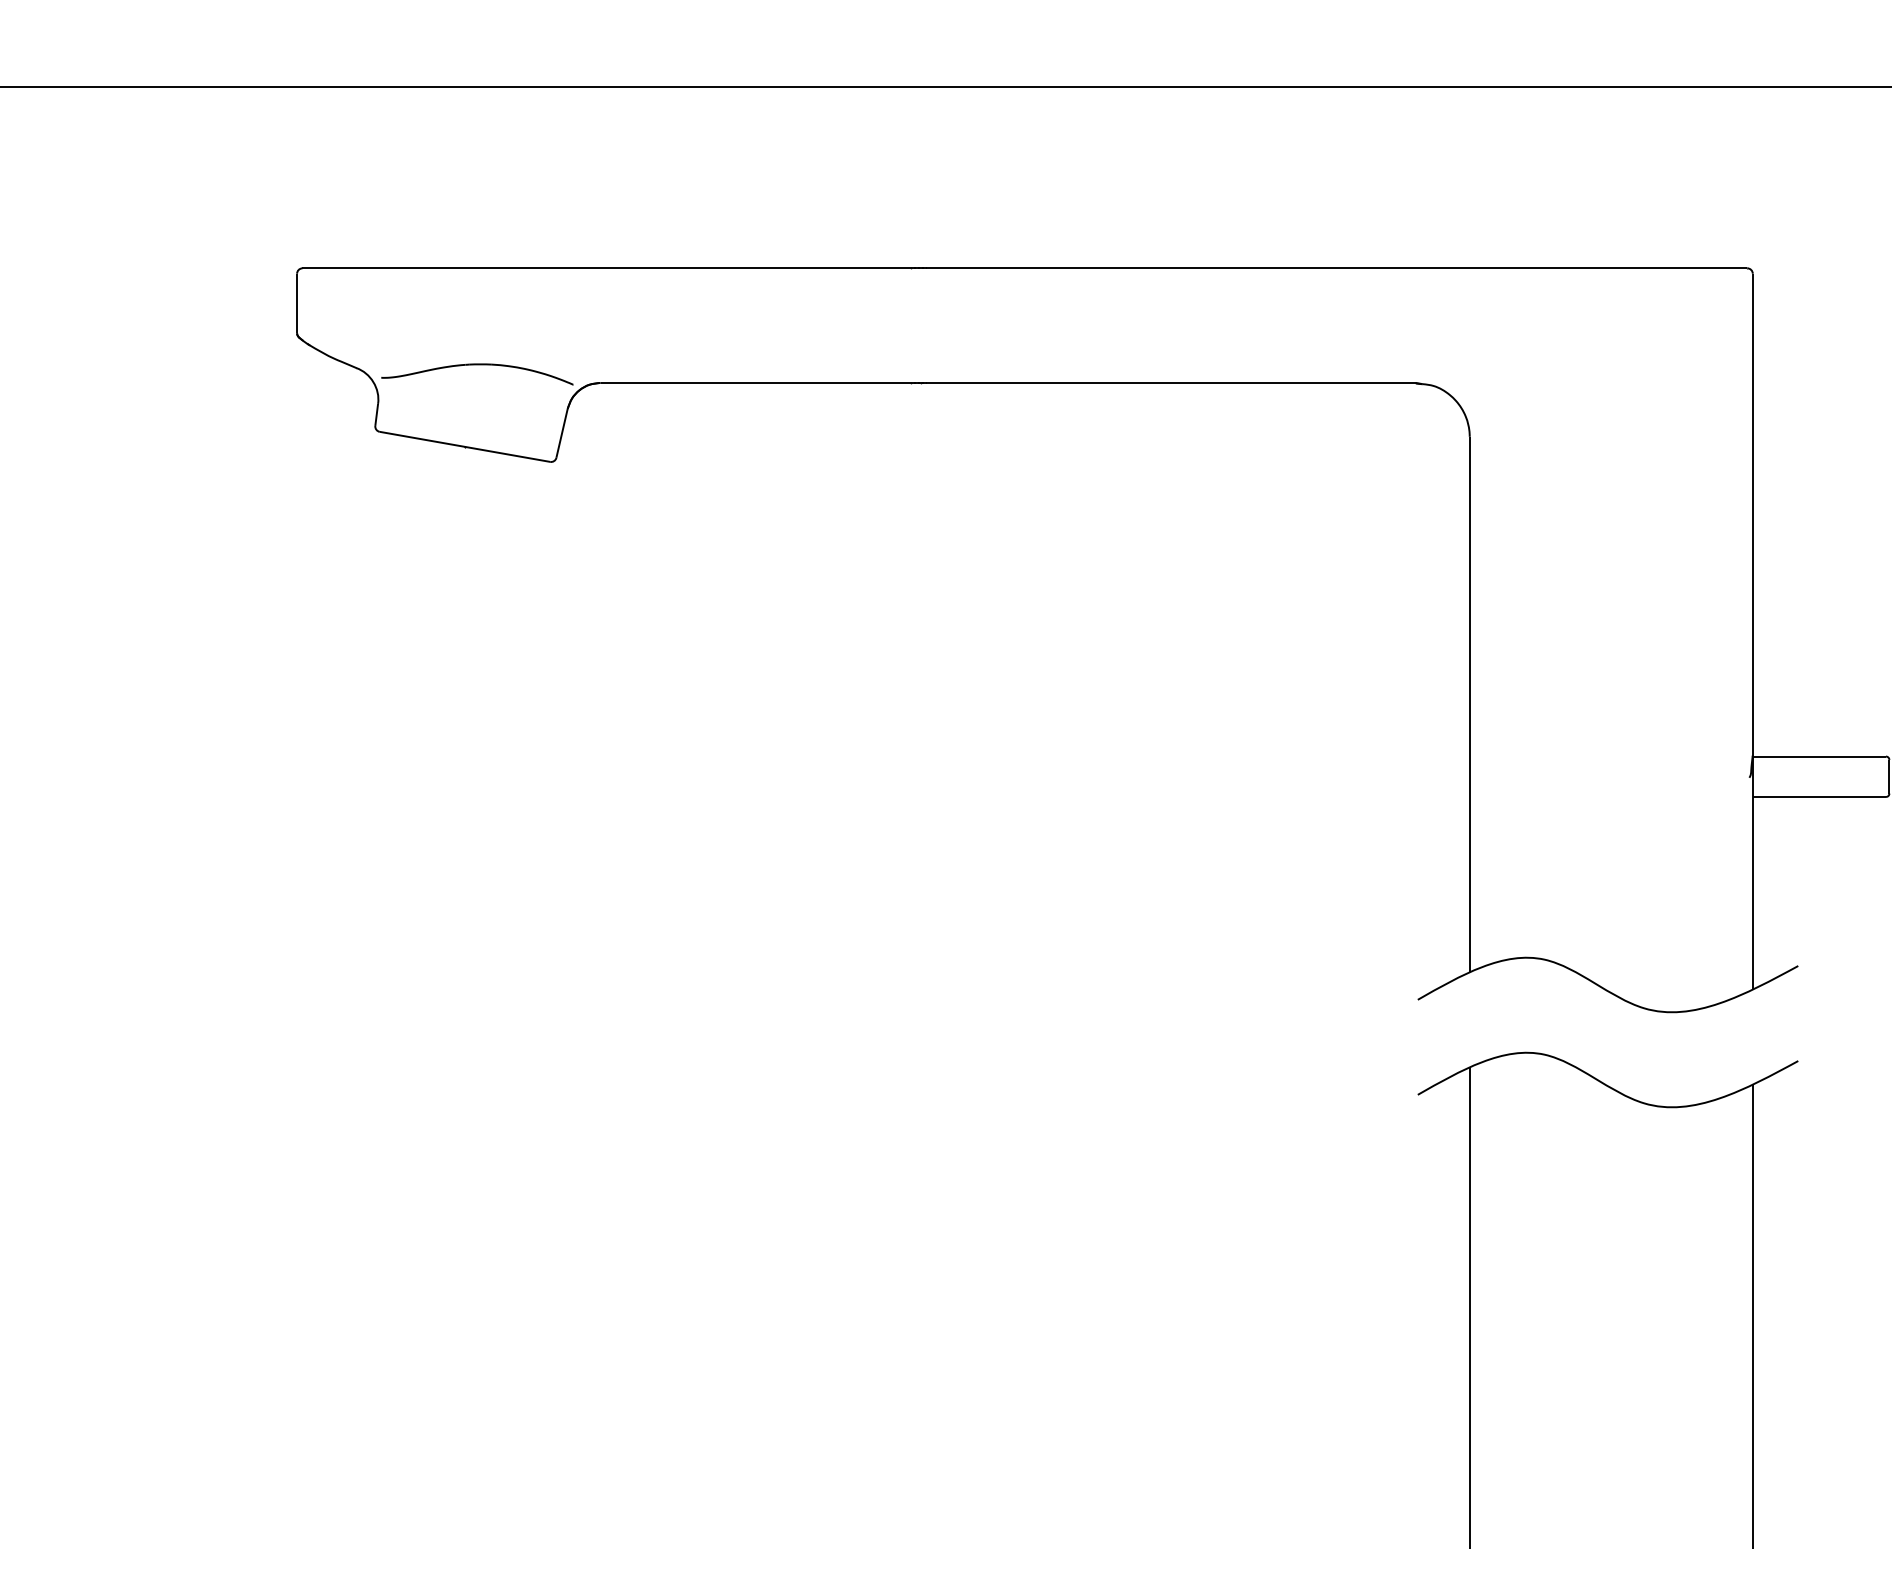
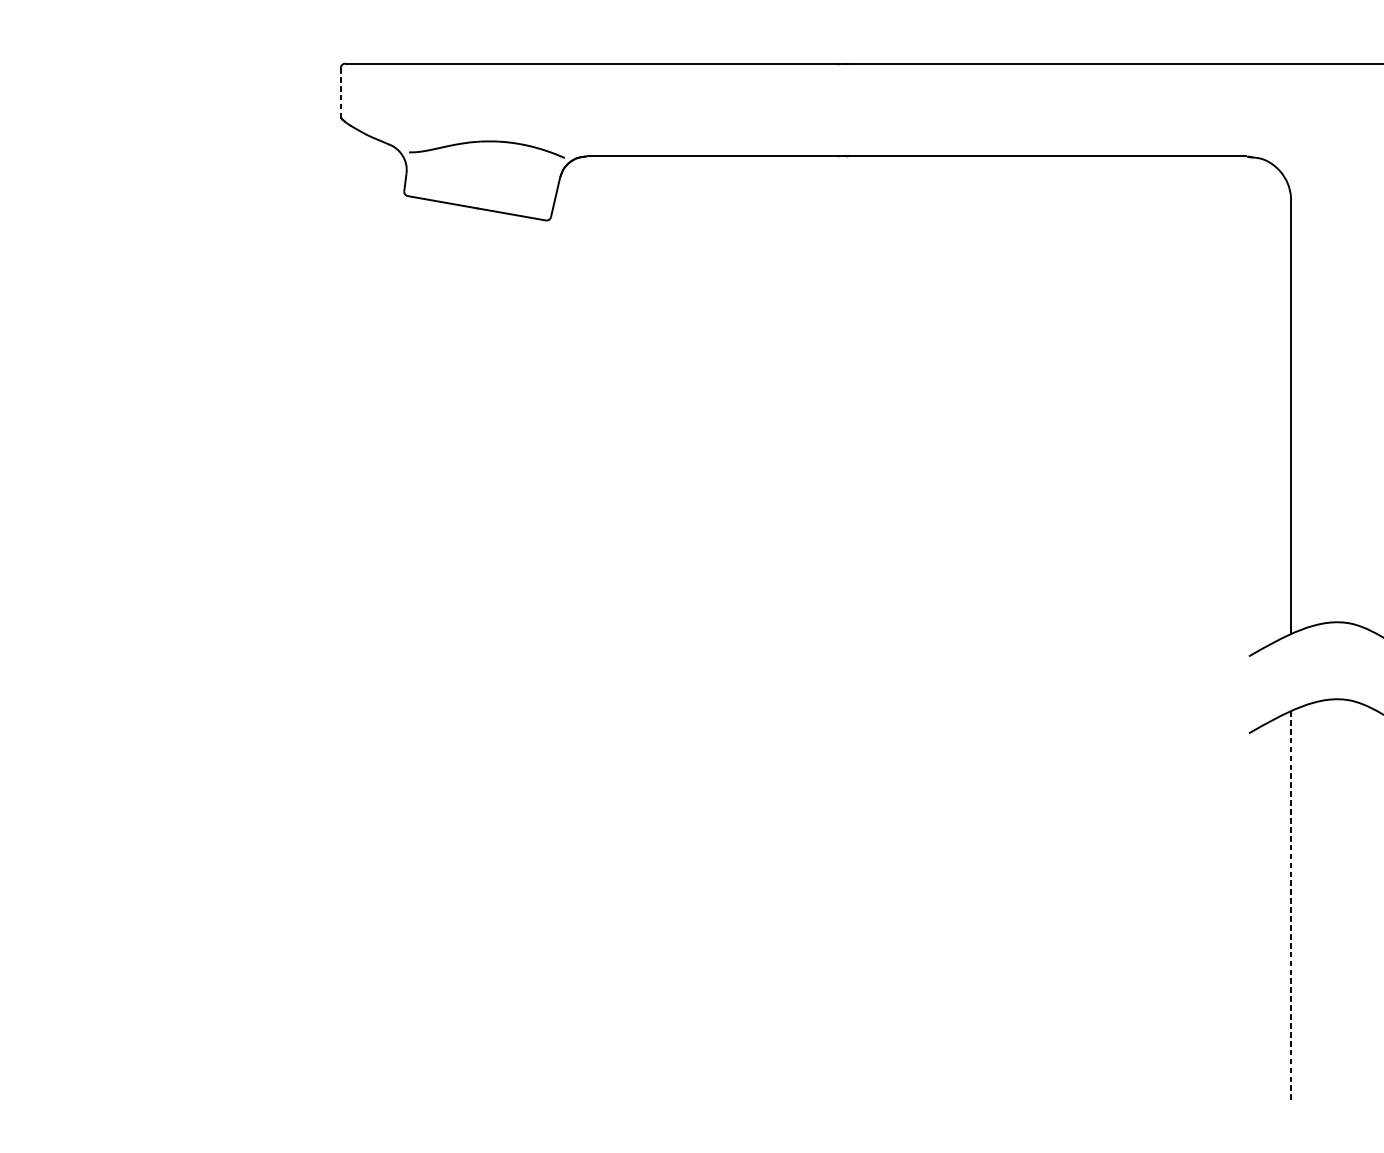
line: (297, 303) -> (341, 92), solid -> dashed
line: (1469, 1308) -> (1290, 906), solid -> dashed

